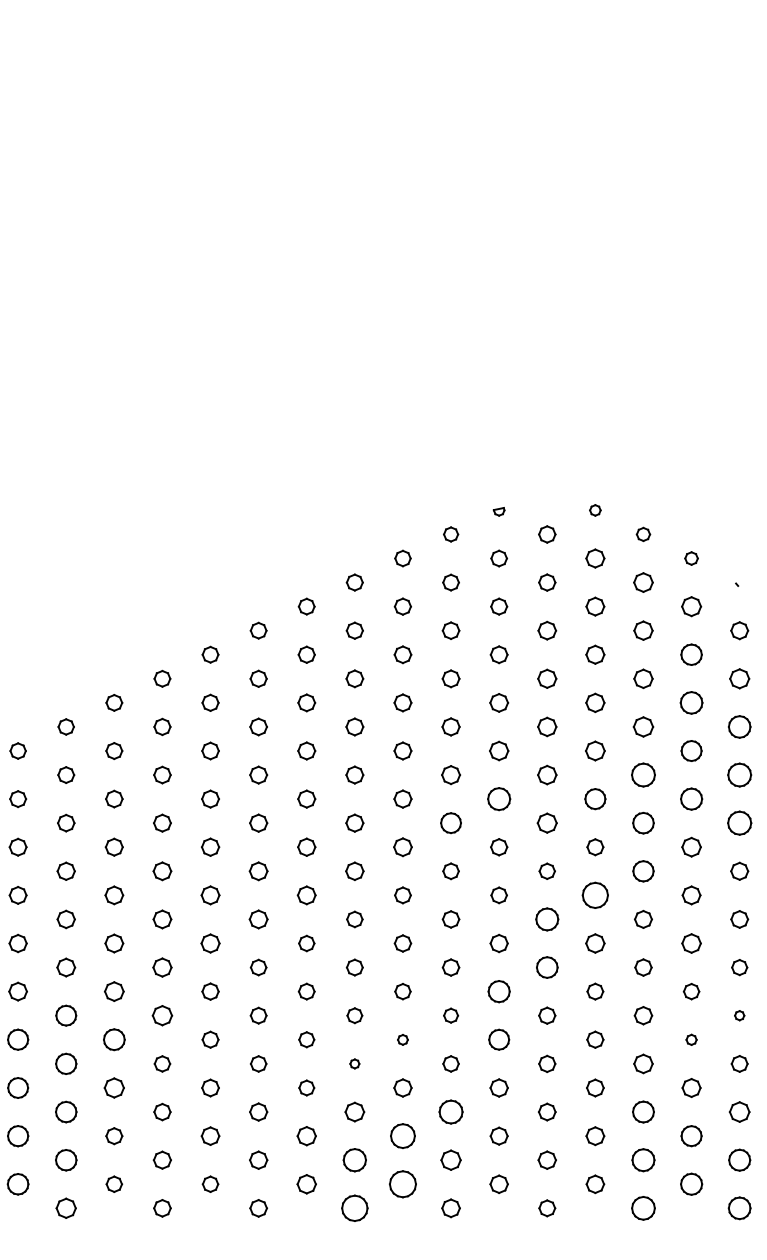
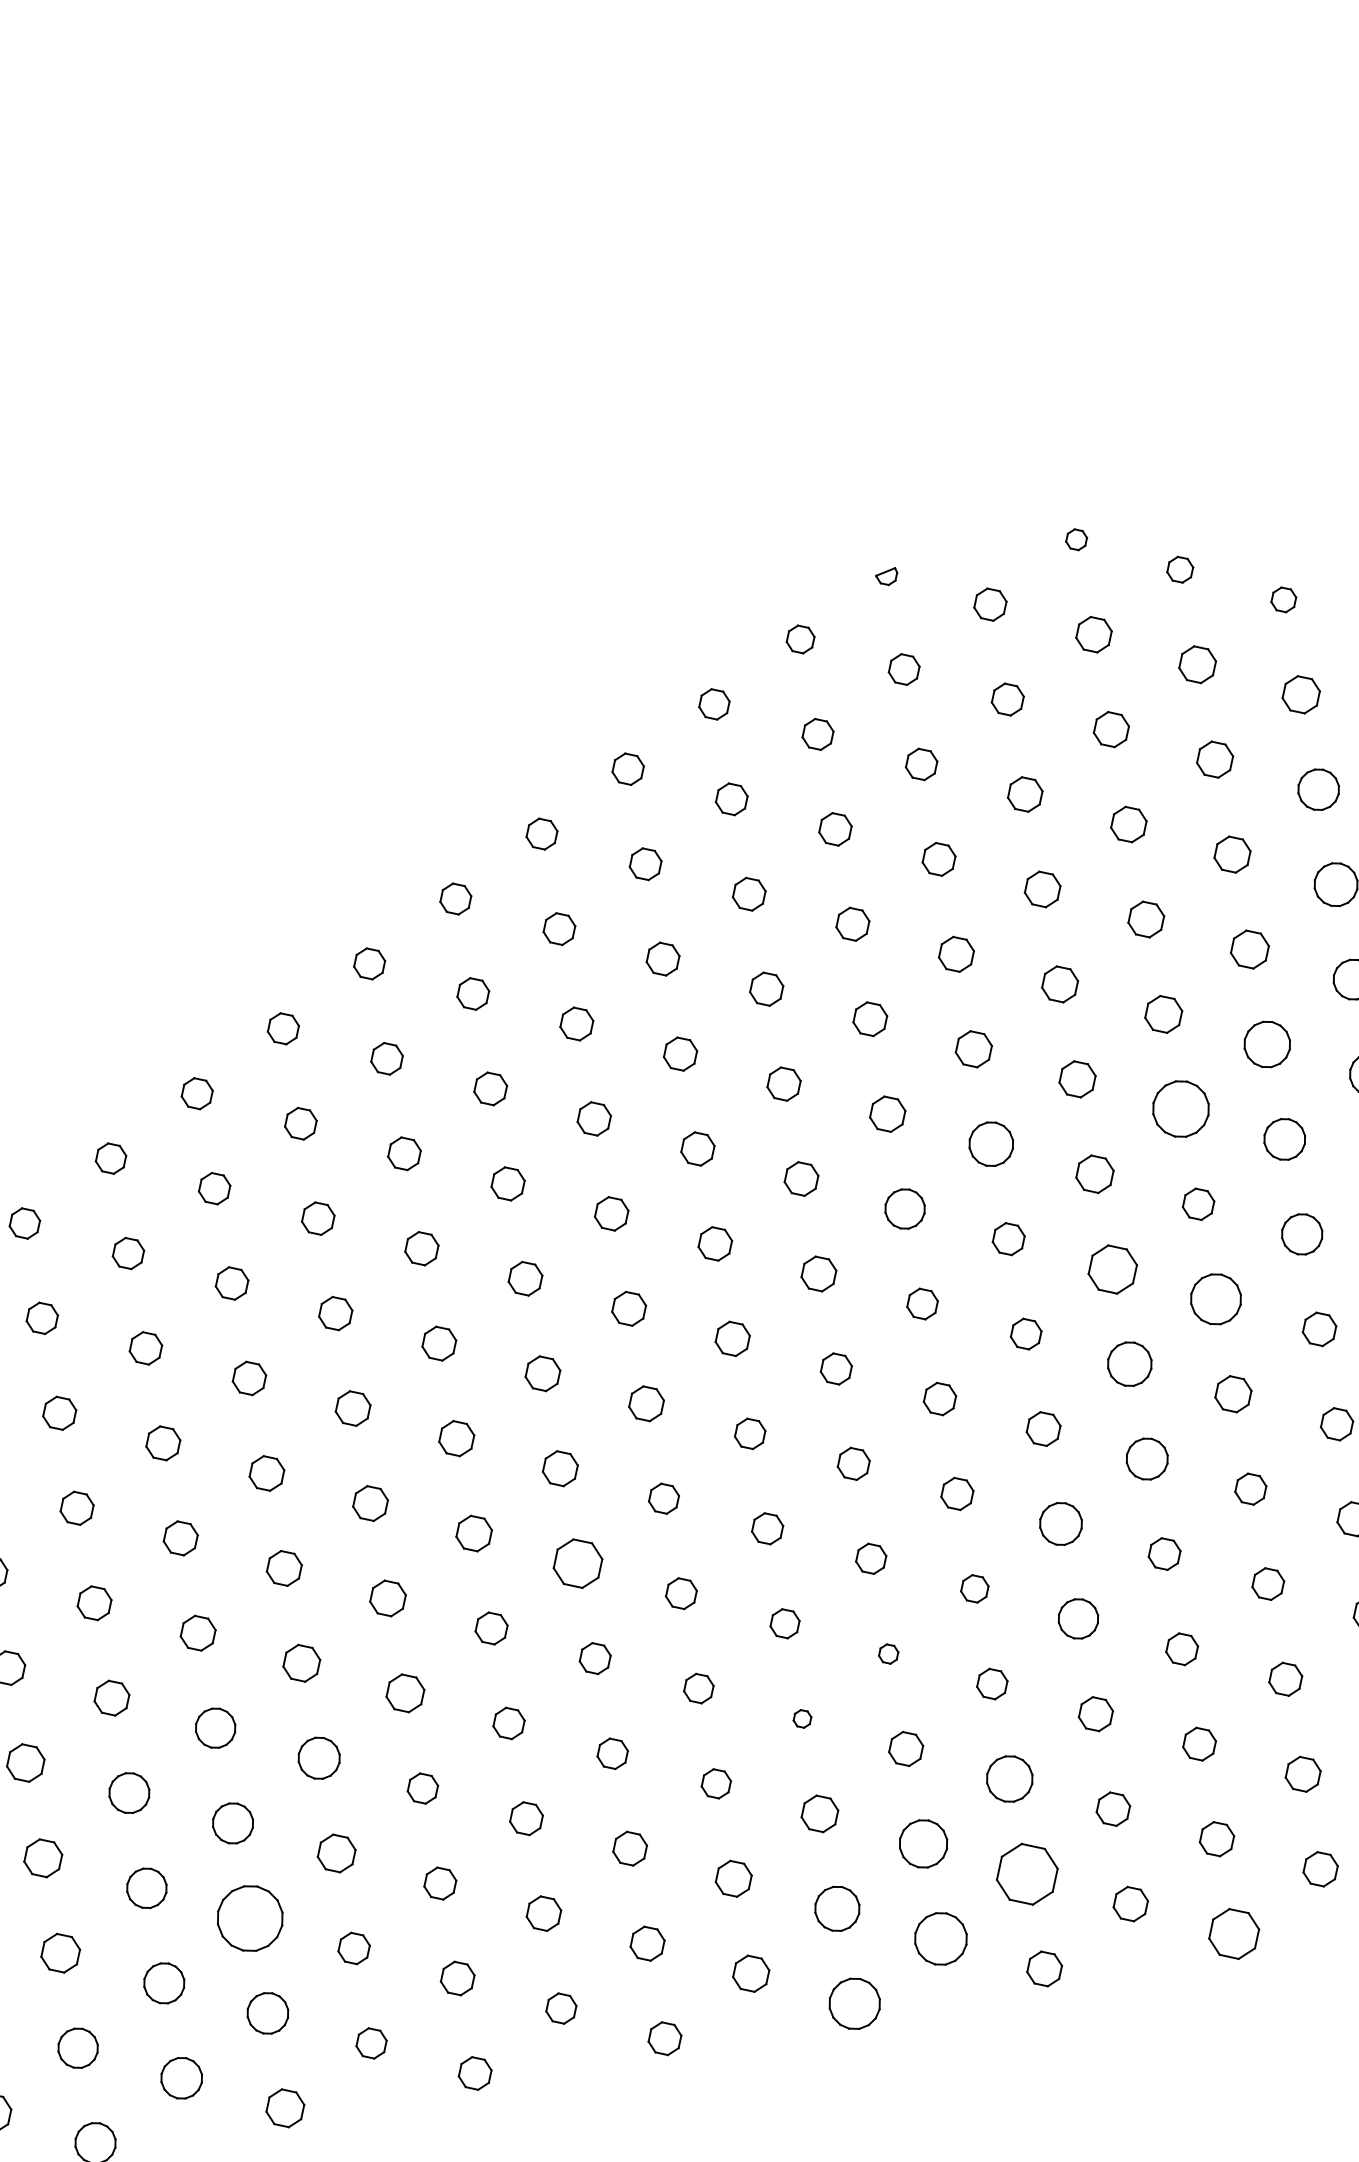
part: (595, 799) -> (1181, 1110), size x1.4
part: (546, 870) -> (1110, 1267), size x1.6
part: (258, 967) -> (577, 1563), size x1.6
part: (66, 1111) -> (250, 1917), size x1.6
part: (450, 1159) -> (1025, 1872), size x1.6
part: (547, 1208) -> (1234, 1934), size x1.6

